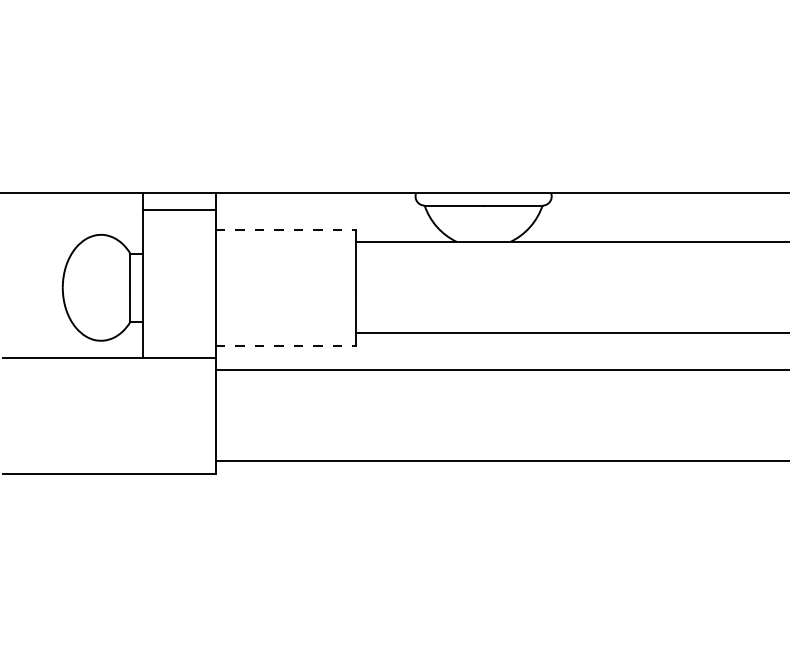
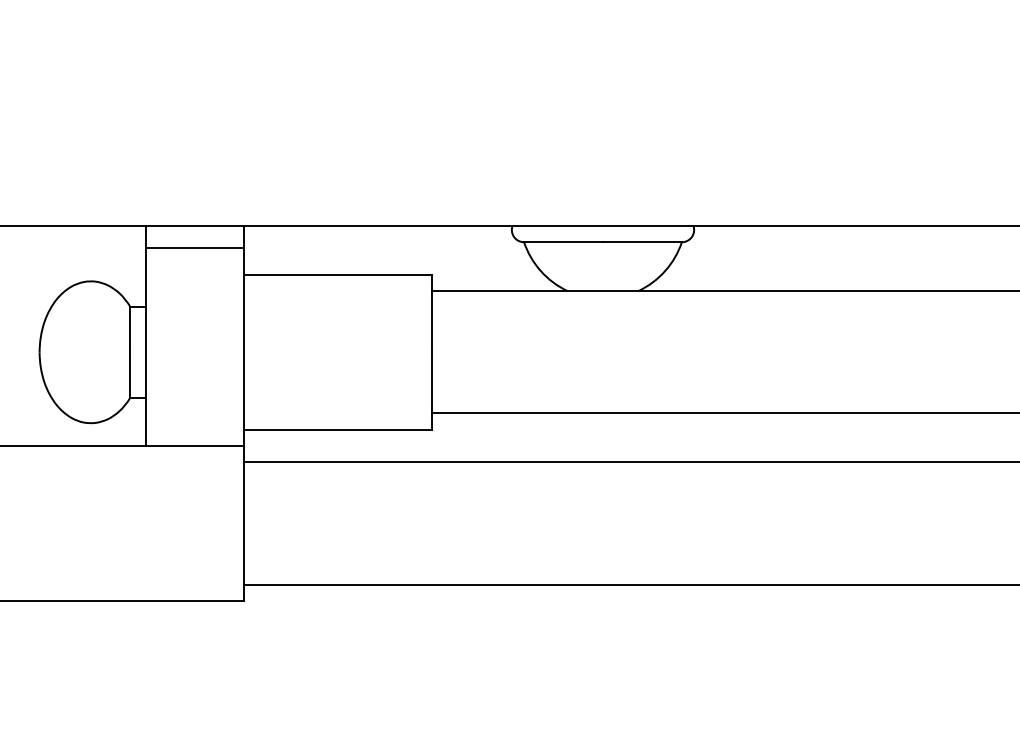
line: (286, 229) -> (339, 274), dashed -> solid
line: (286, 345) -> (339, 429), dashed -> solid

